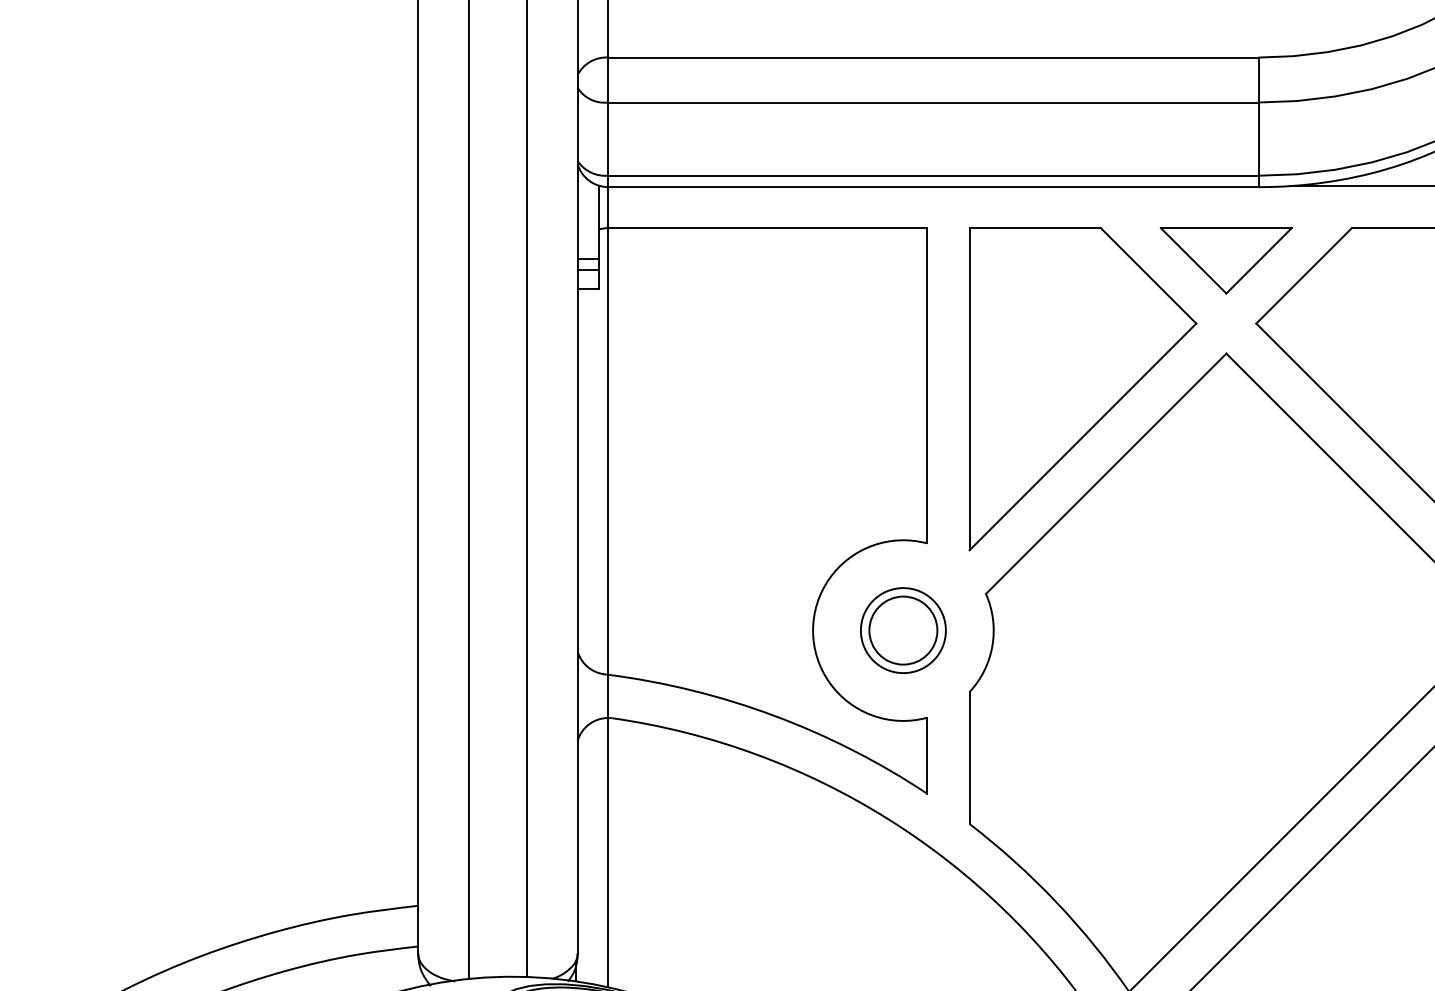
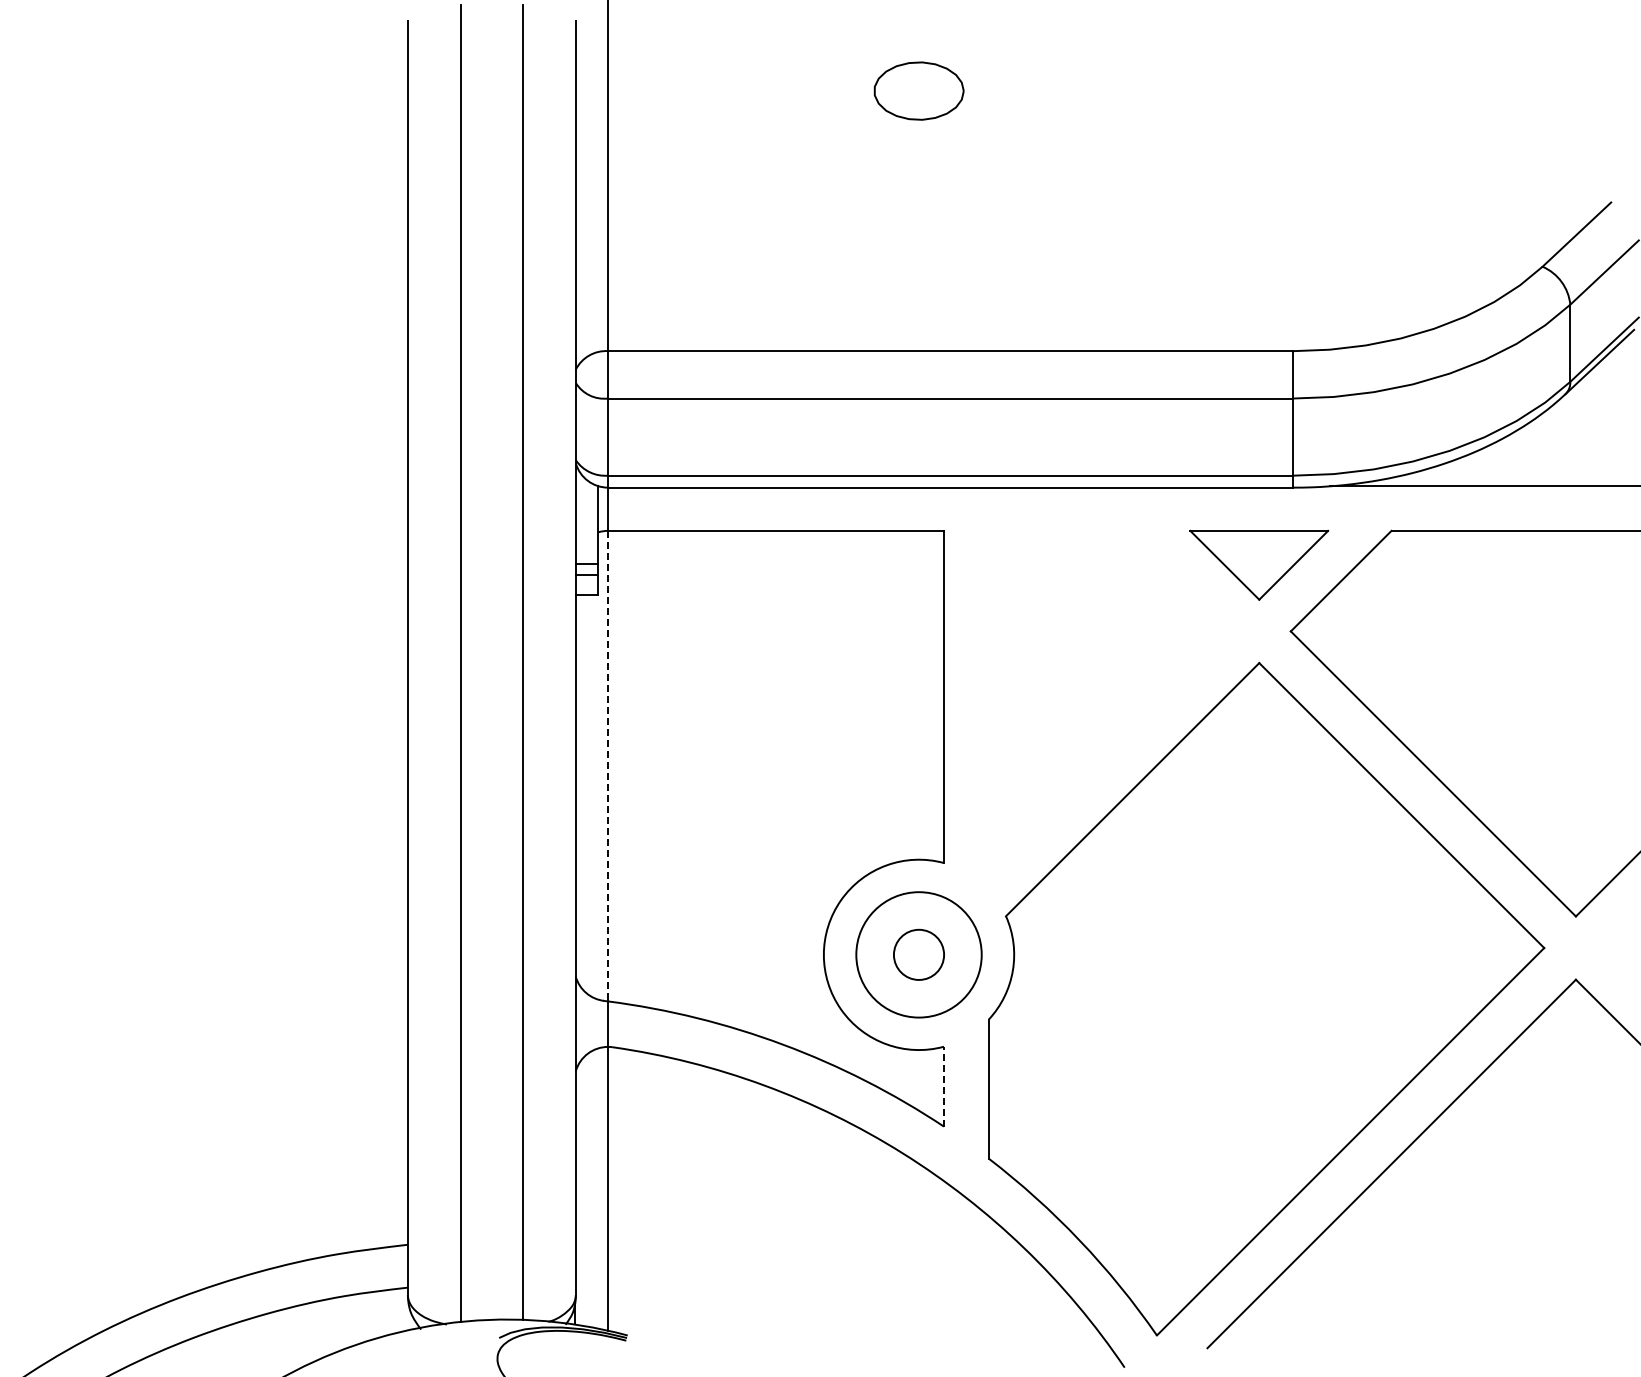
part: (1082, 389) -> (1107, 700), removed
line: (608, 451) -> (608, 766), solid -> dashed
circle: (902, 630) -> (918, 954), size x0.7
circle: (902, 630) -> (918, 954), size x1.4
line: (927, 755) -> (944, 1086), solid -> dashed

